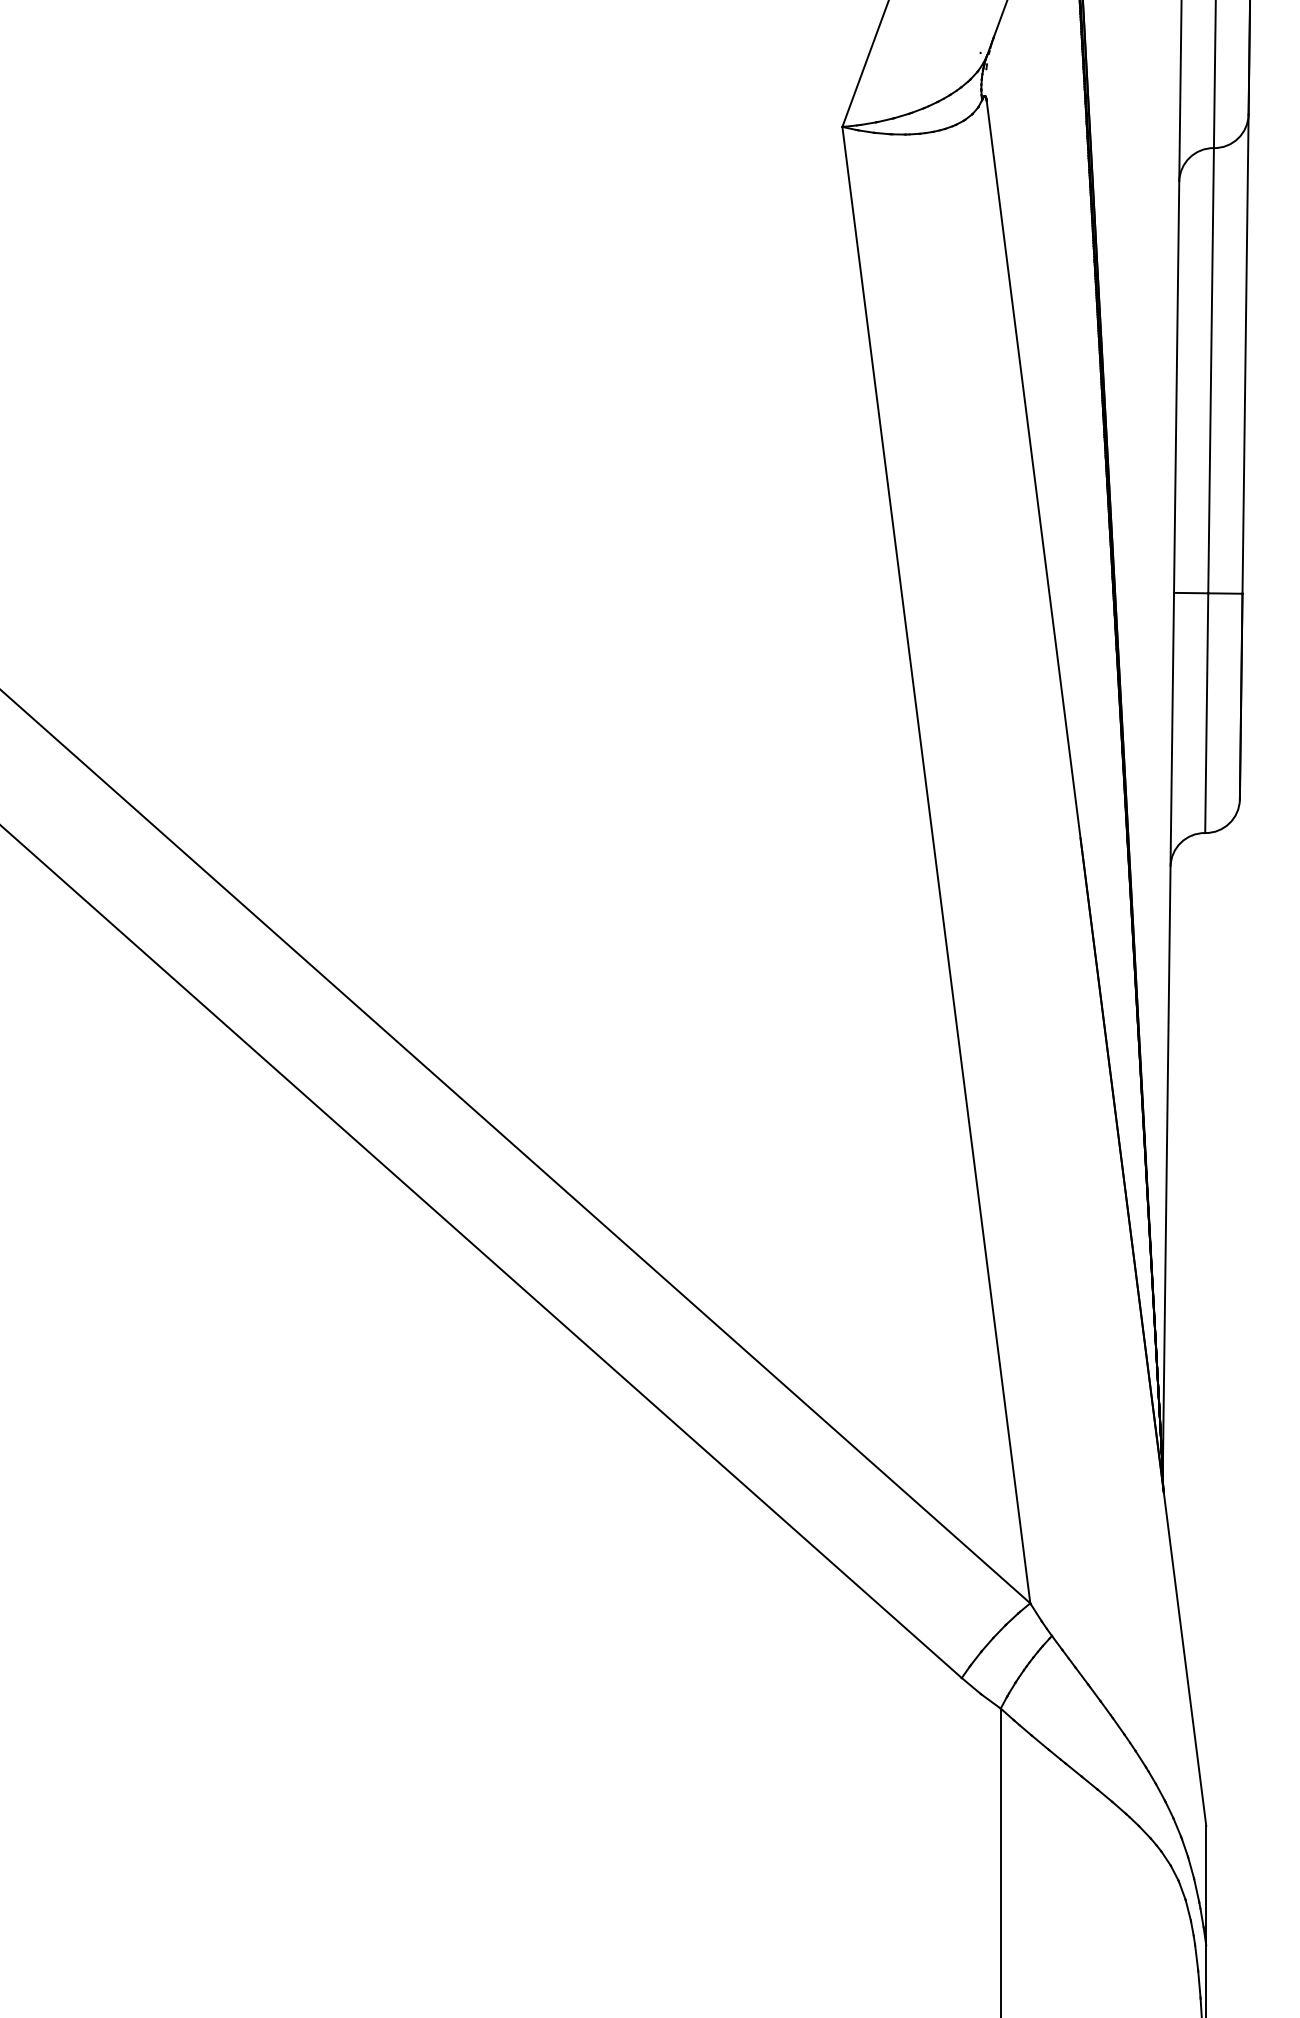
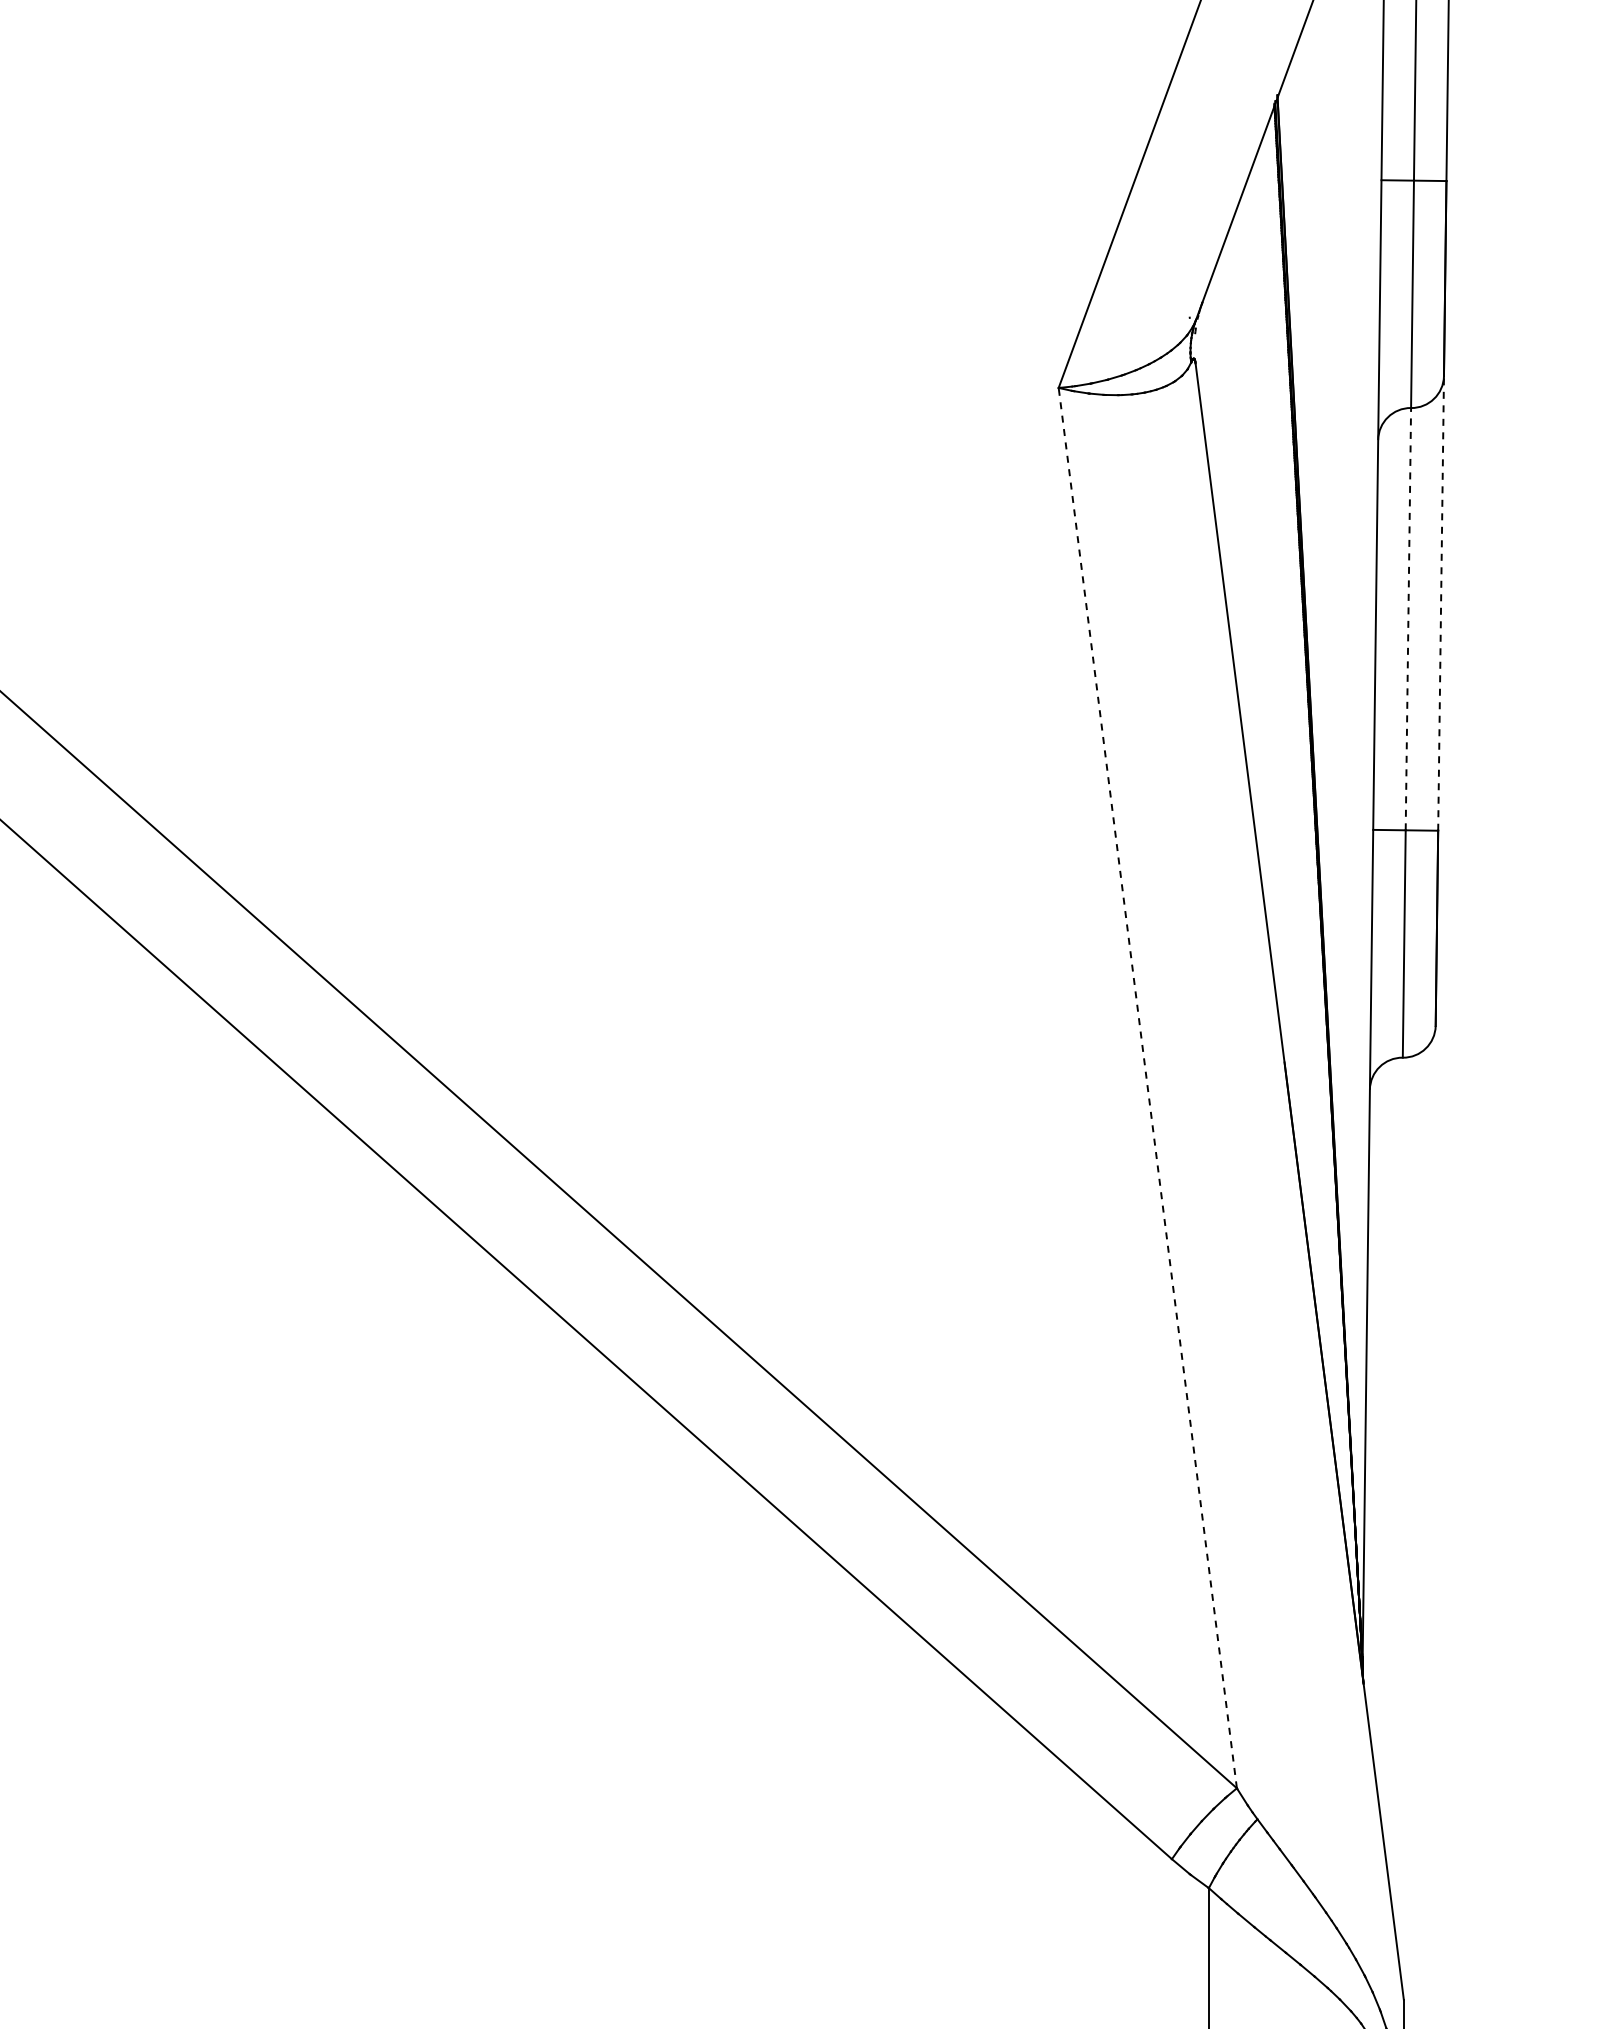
line: (1246, 354) -> (1441, 603), solid -> dashed
line: (1211, 370) -> (1408, 618), solid -> dashed
line: (936, 865) -> (1147, 1088), solid -> dashed

